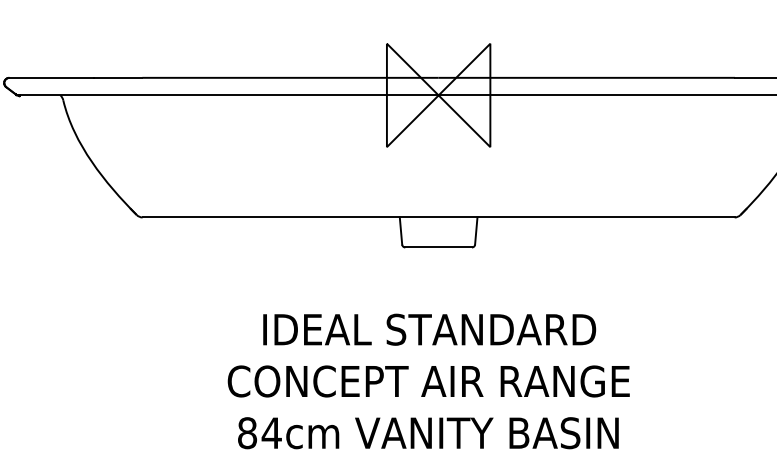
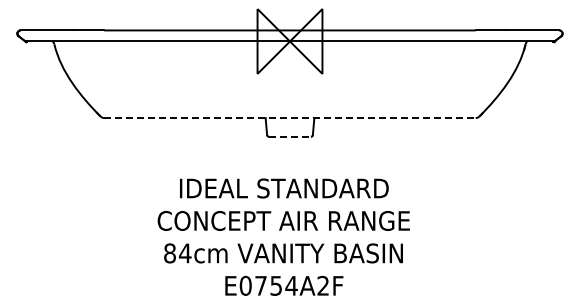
line: (437, 218) -> (289, 118), solid -> dashed
line: (439, 246) -> (290, 136), solid -> dashed

